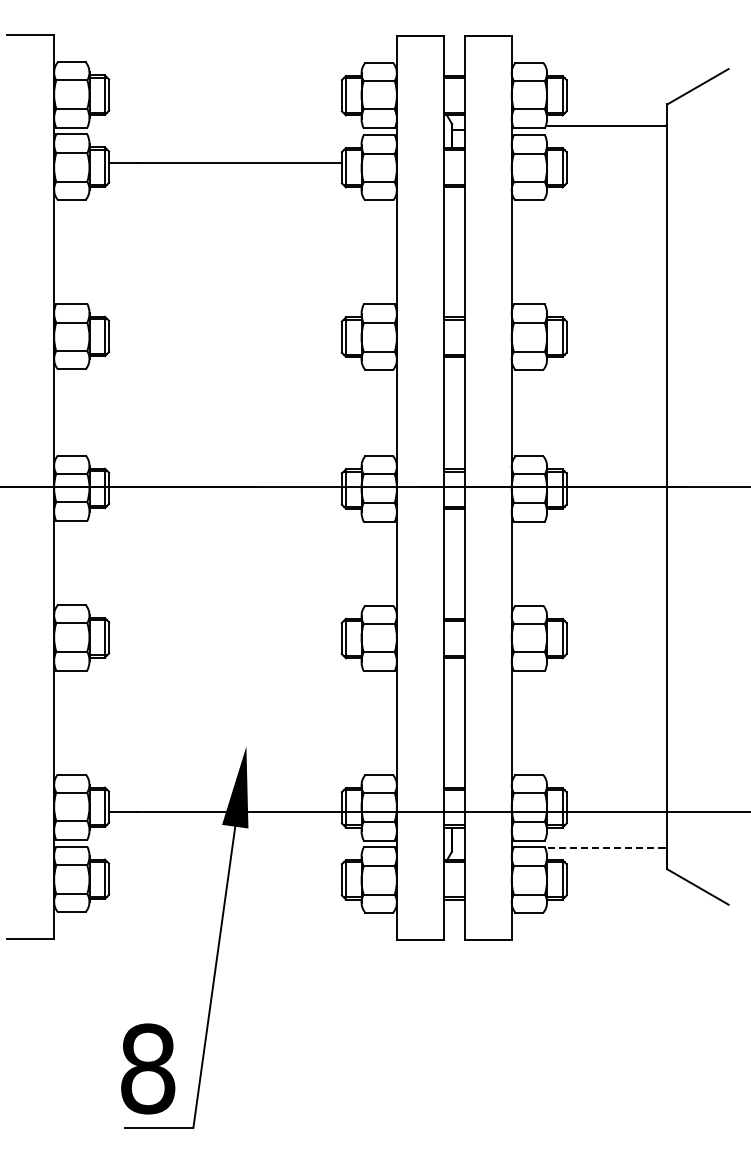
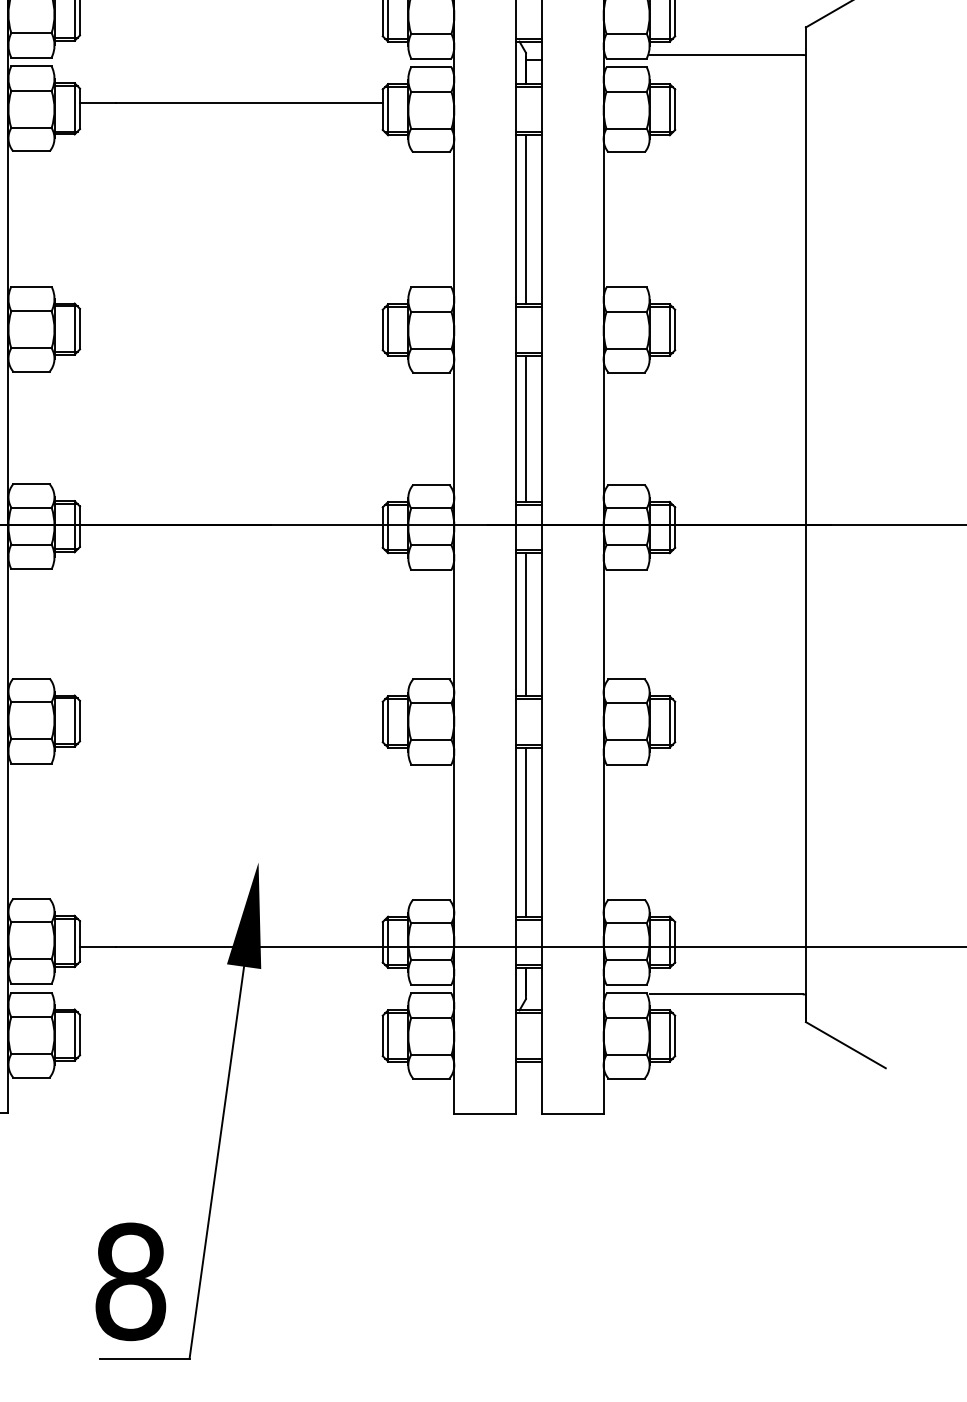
line: (452, 252) -> (526, 219), added
line: (452, 412) -> (526, 428), added
line: (452, 563) -> (526, 624), added
line: (452, 723) -> (526, 832), added
line: (606, 848) -> (726, 995), dashed -> solid

